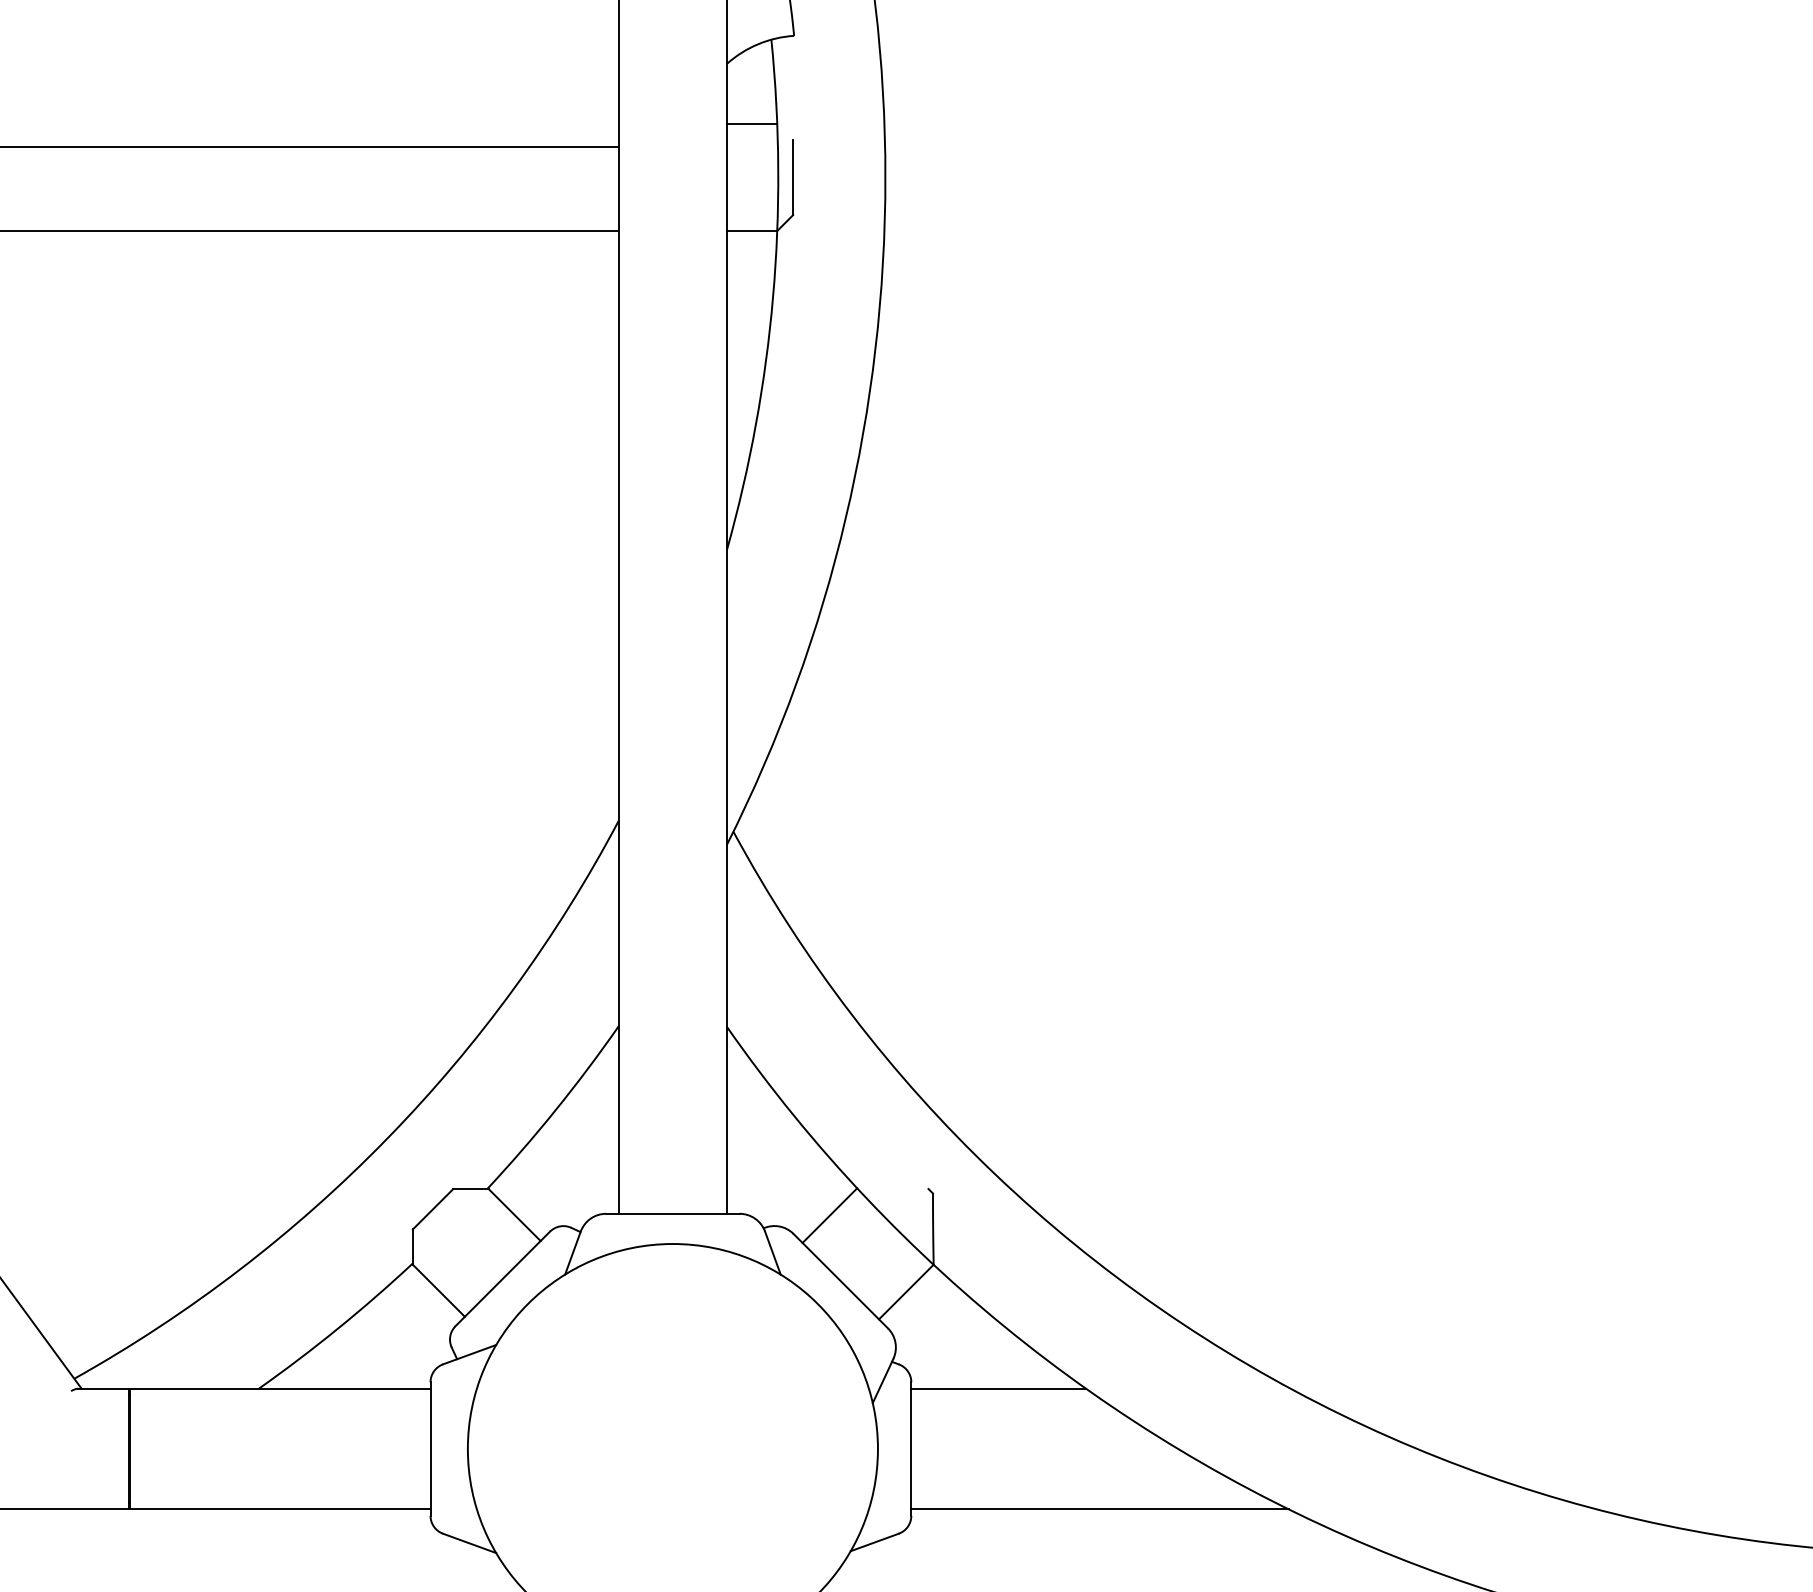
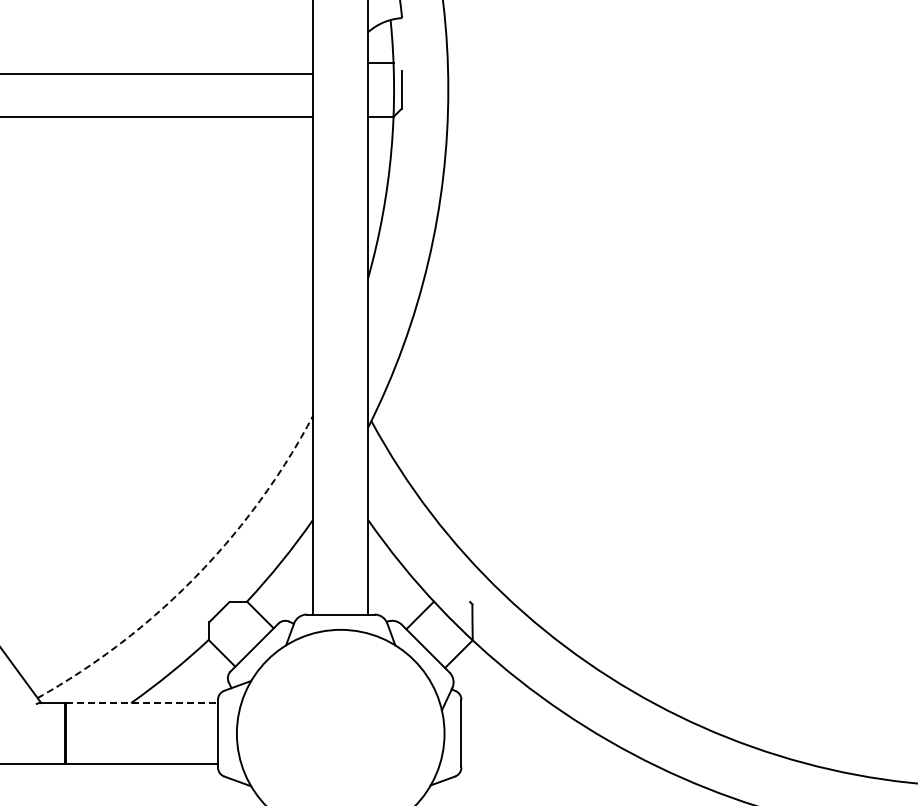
arc: (386, 1138) -> (195, 576), solid -> dashed
line: (281, 1389) -> (142, 703), solid -> dashed
line: (998, 1389) -> (505, 703), removed
line: (1099, 1509) -> (556, 764), removed

